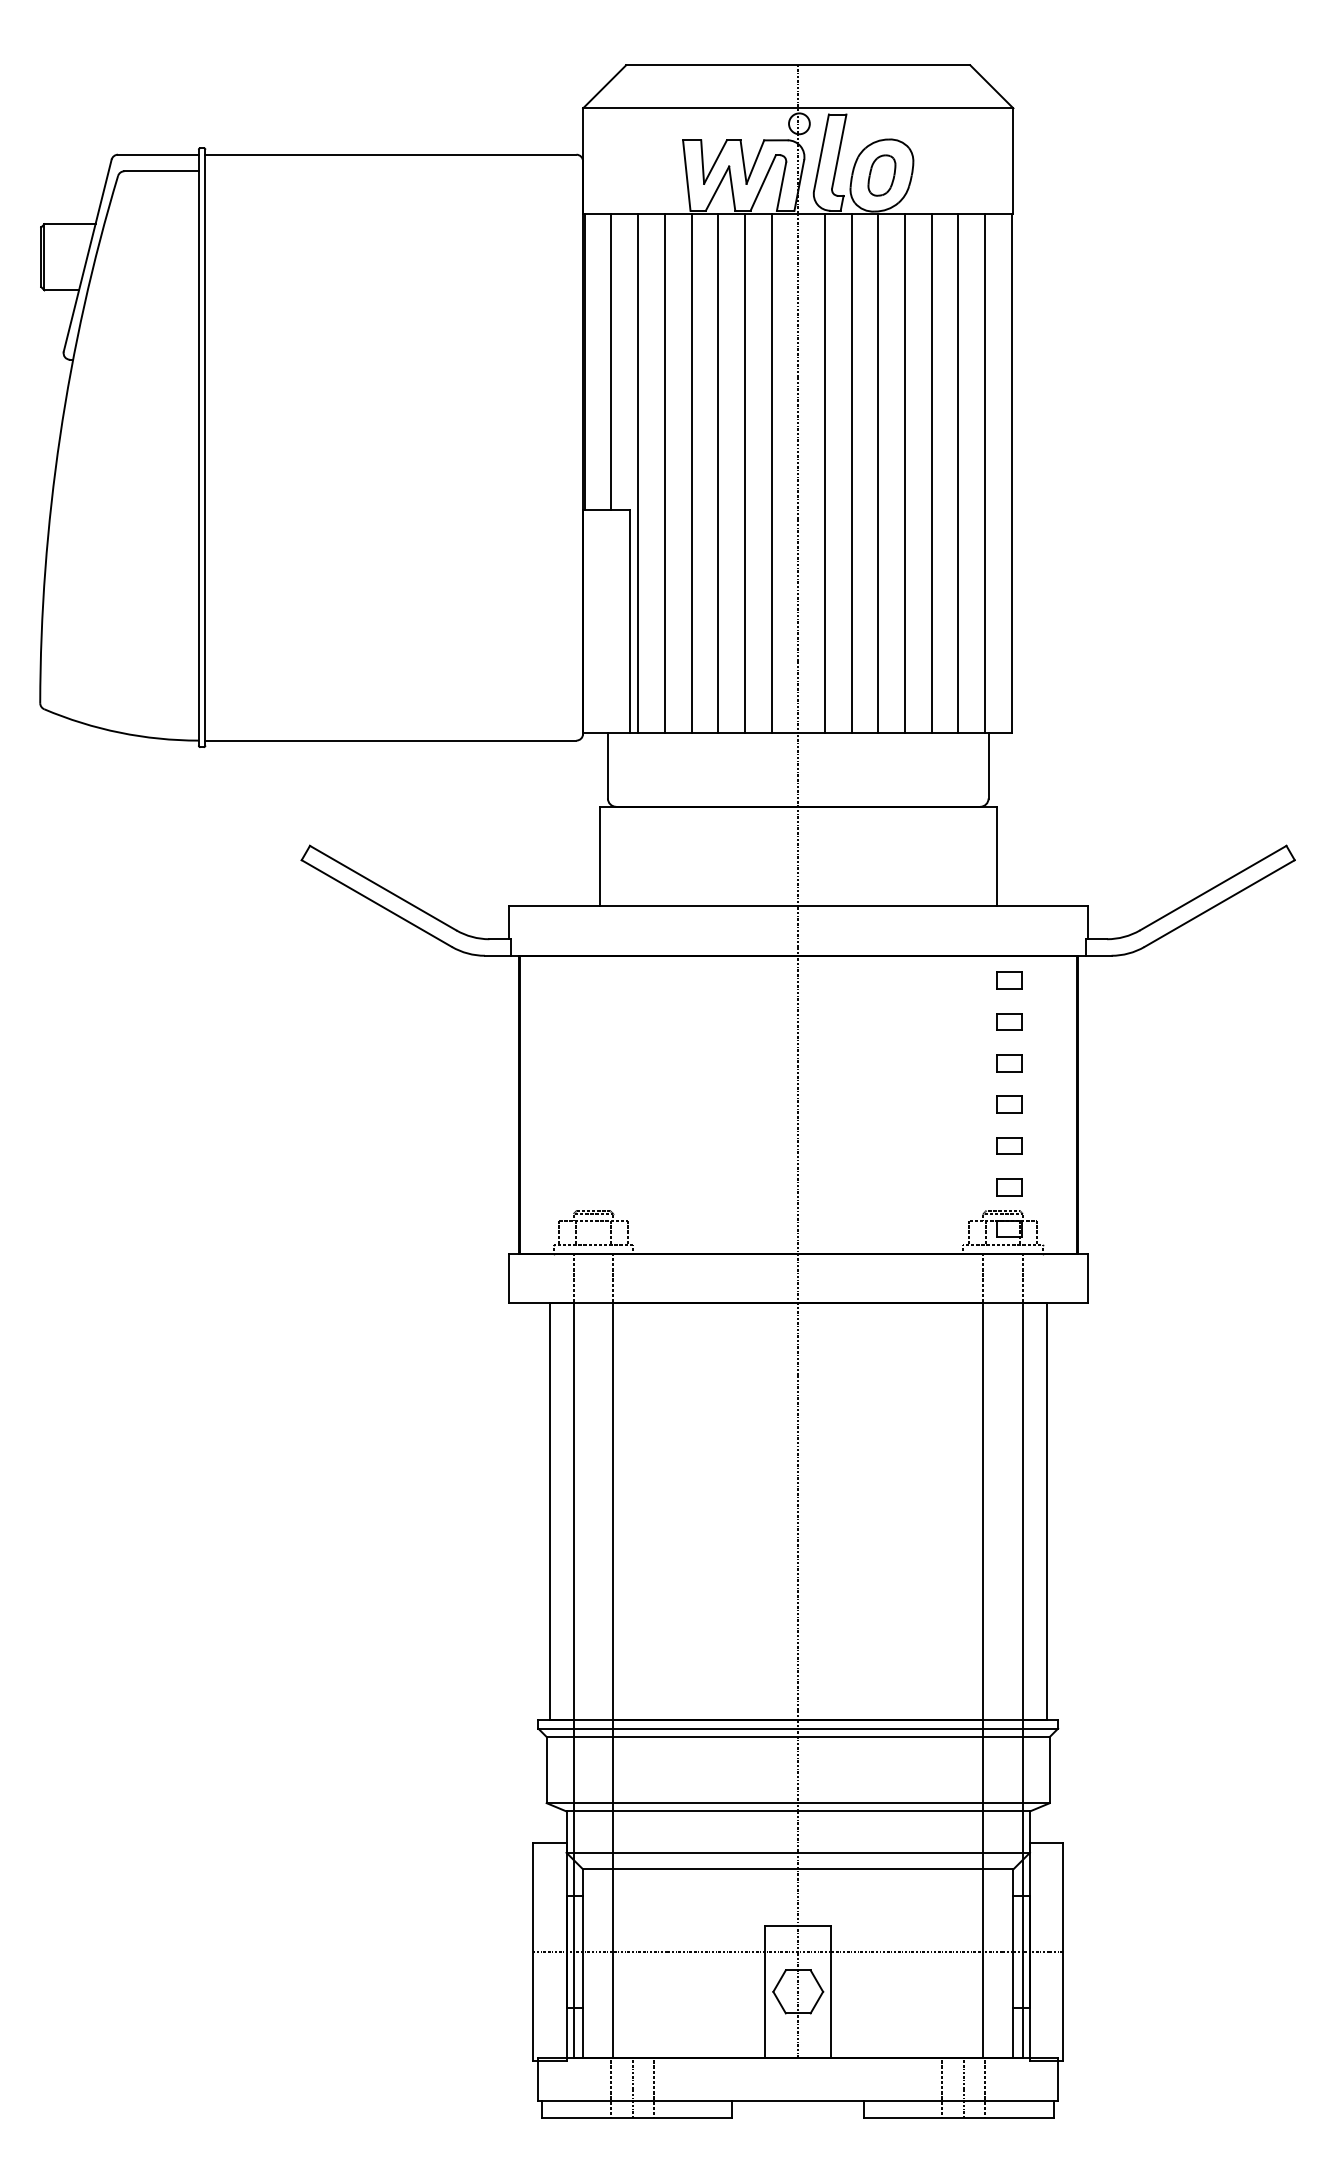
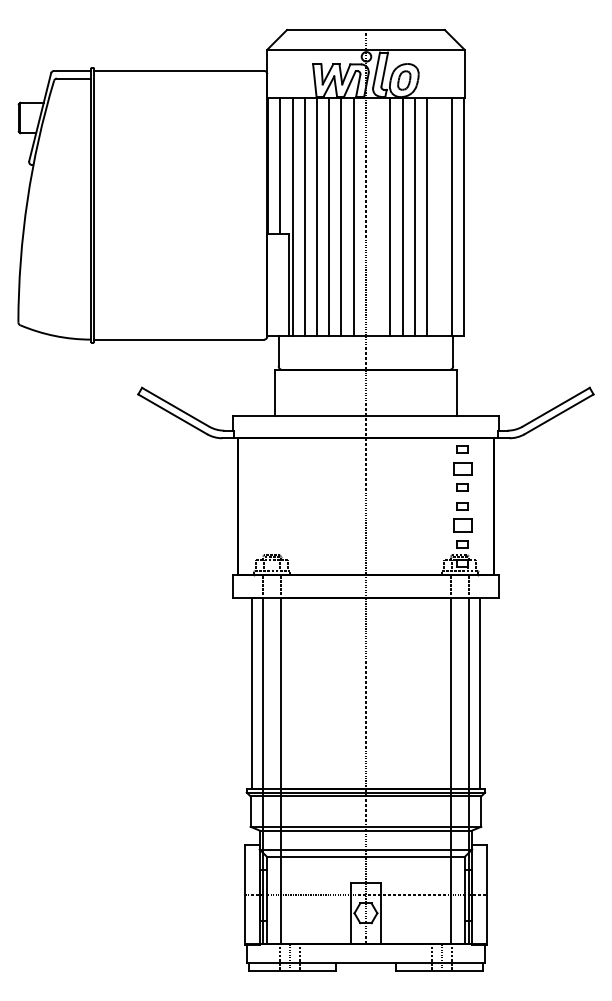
line: (825, 472) -> (378, 216), removed
line: (958, 472) -> (439, 216), removed
part: (1008, 1021) -> (462, 468), size x1.6
part: (1008, 1146) -> (462, 525), size x1.6

